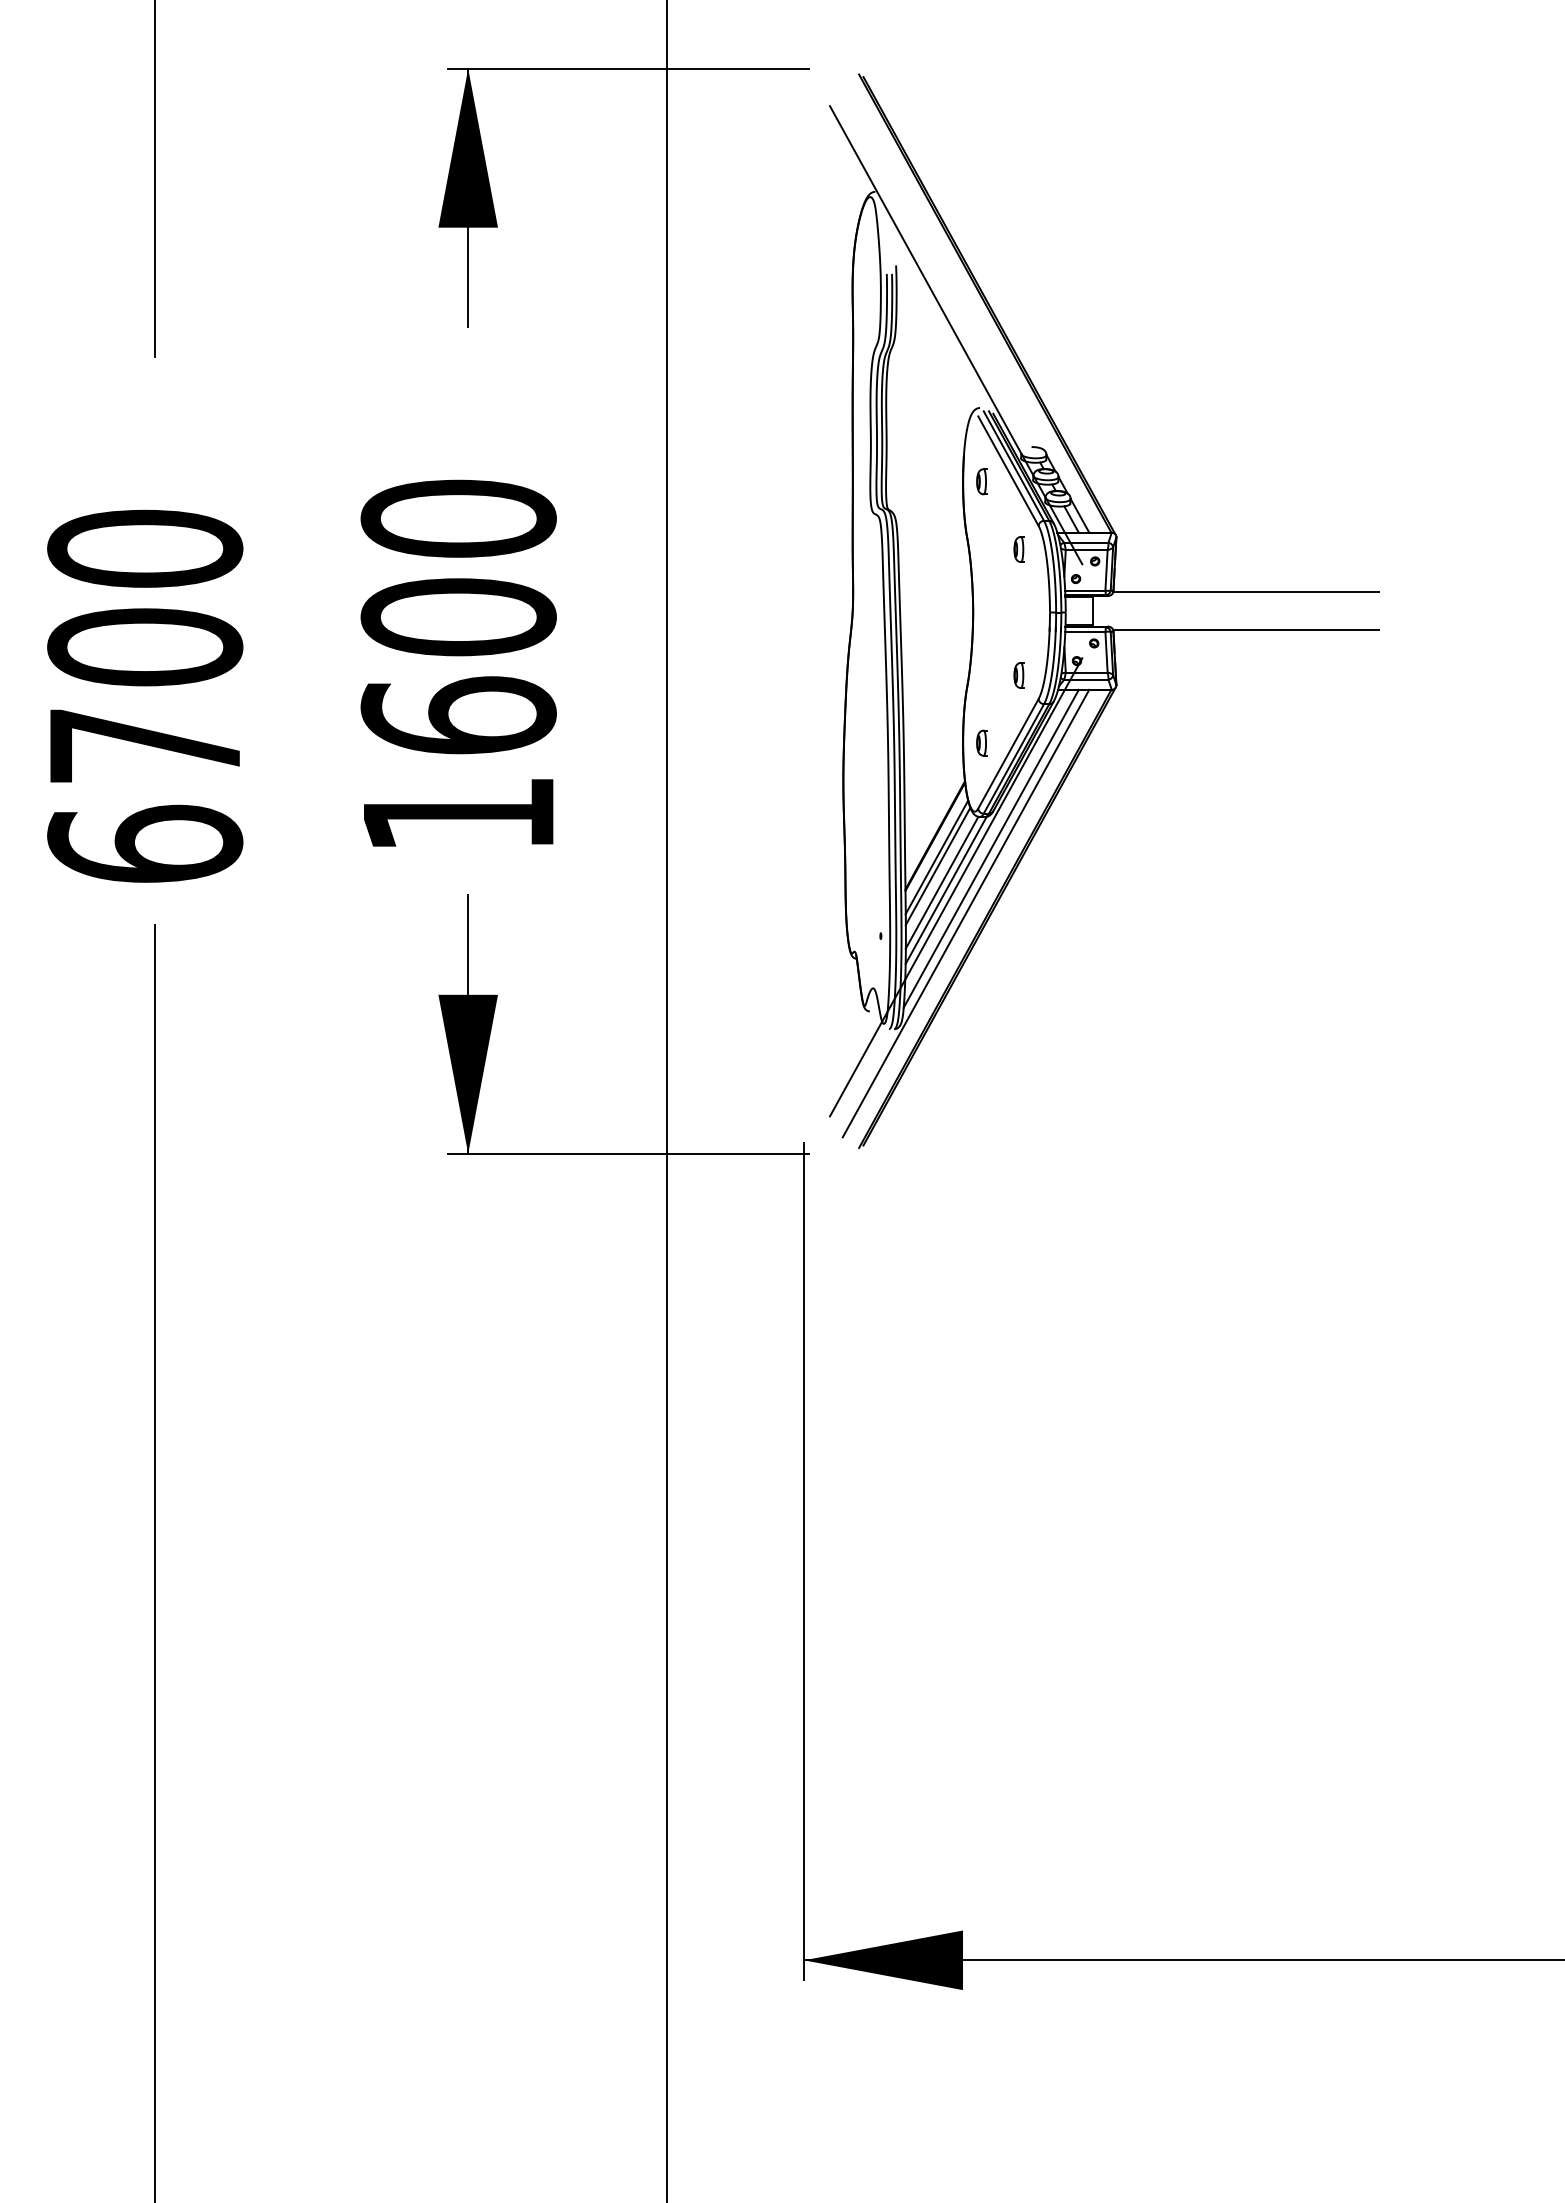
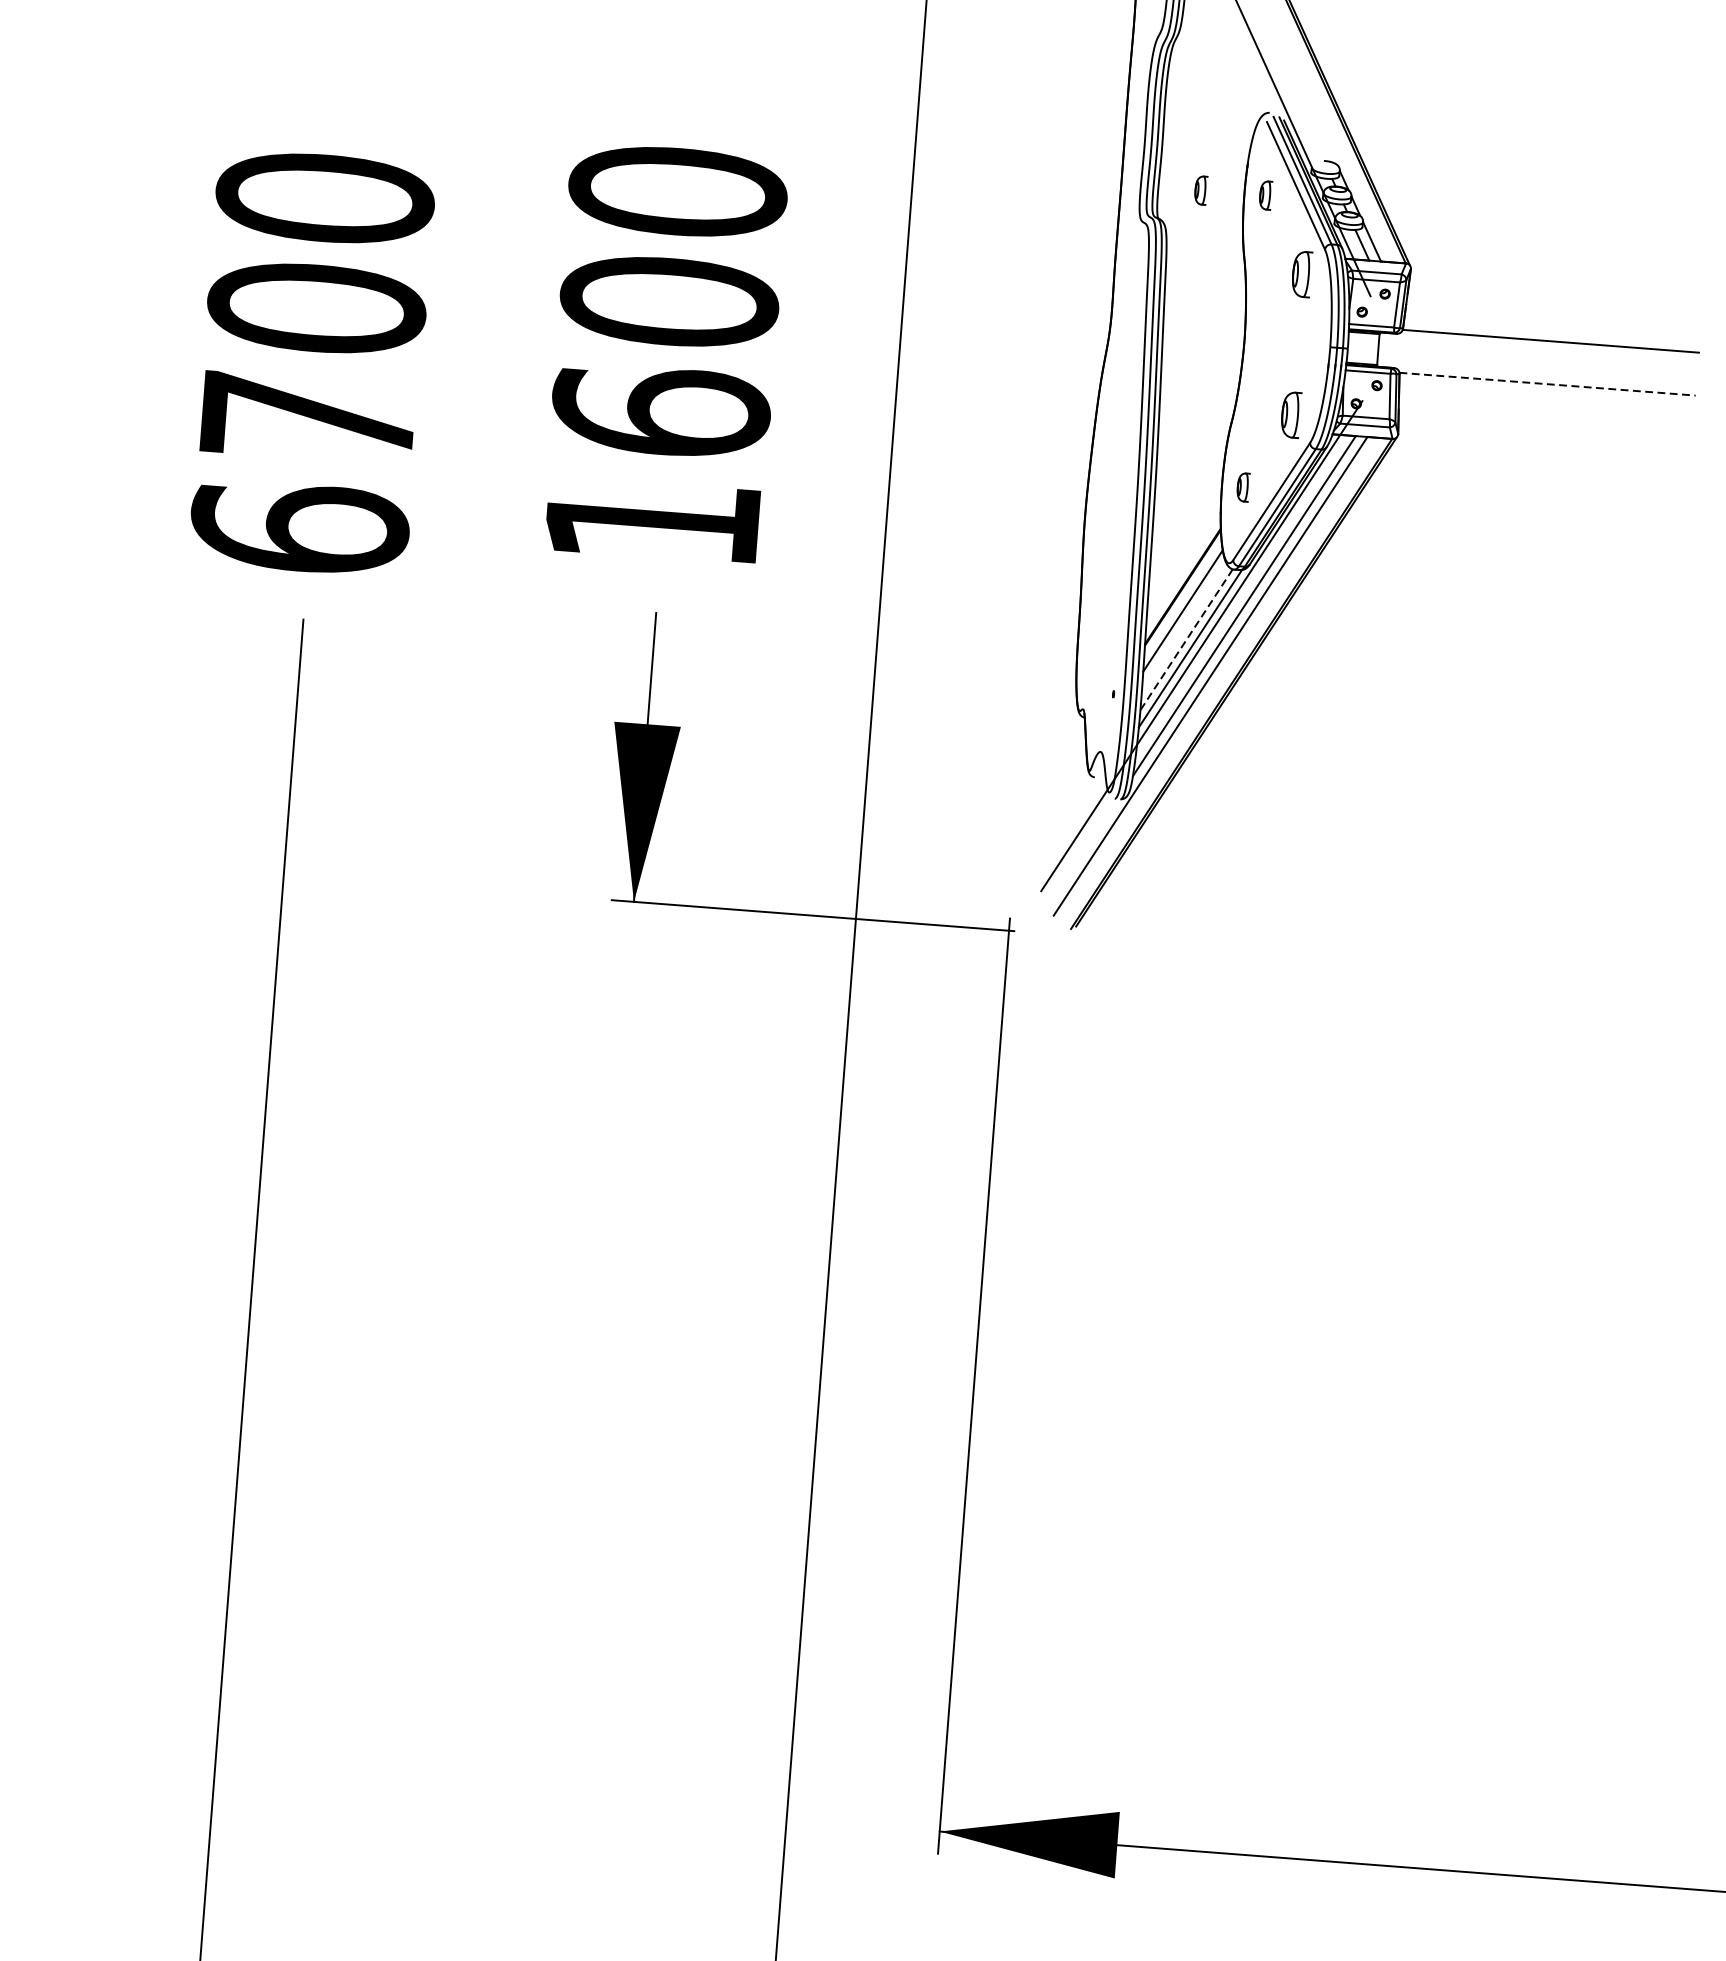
part: (923, 481) -> (1200, 190), added
part: (1018, 549) -> (1300, 274), size x1.6
line: (1245, 630) -> (1547, 384), solid -> dashed
part: (1018, 675) -> (1289, 414), size x1.6
line: (937, 866) -> (1182, 621), removed
line: (941, 883) -> (1185, 640), solid -> dashed

